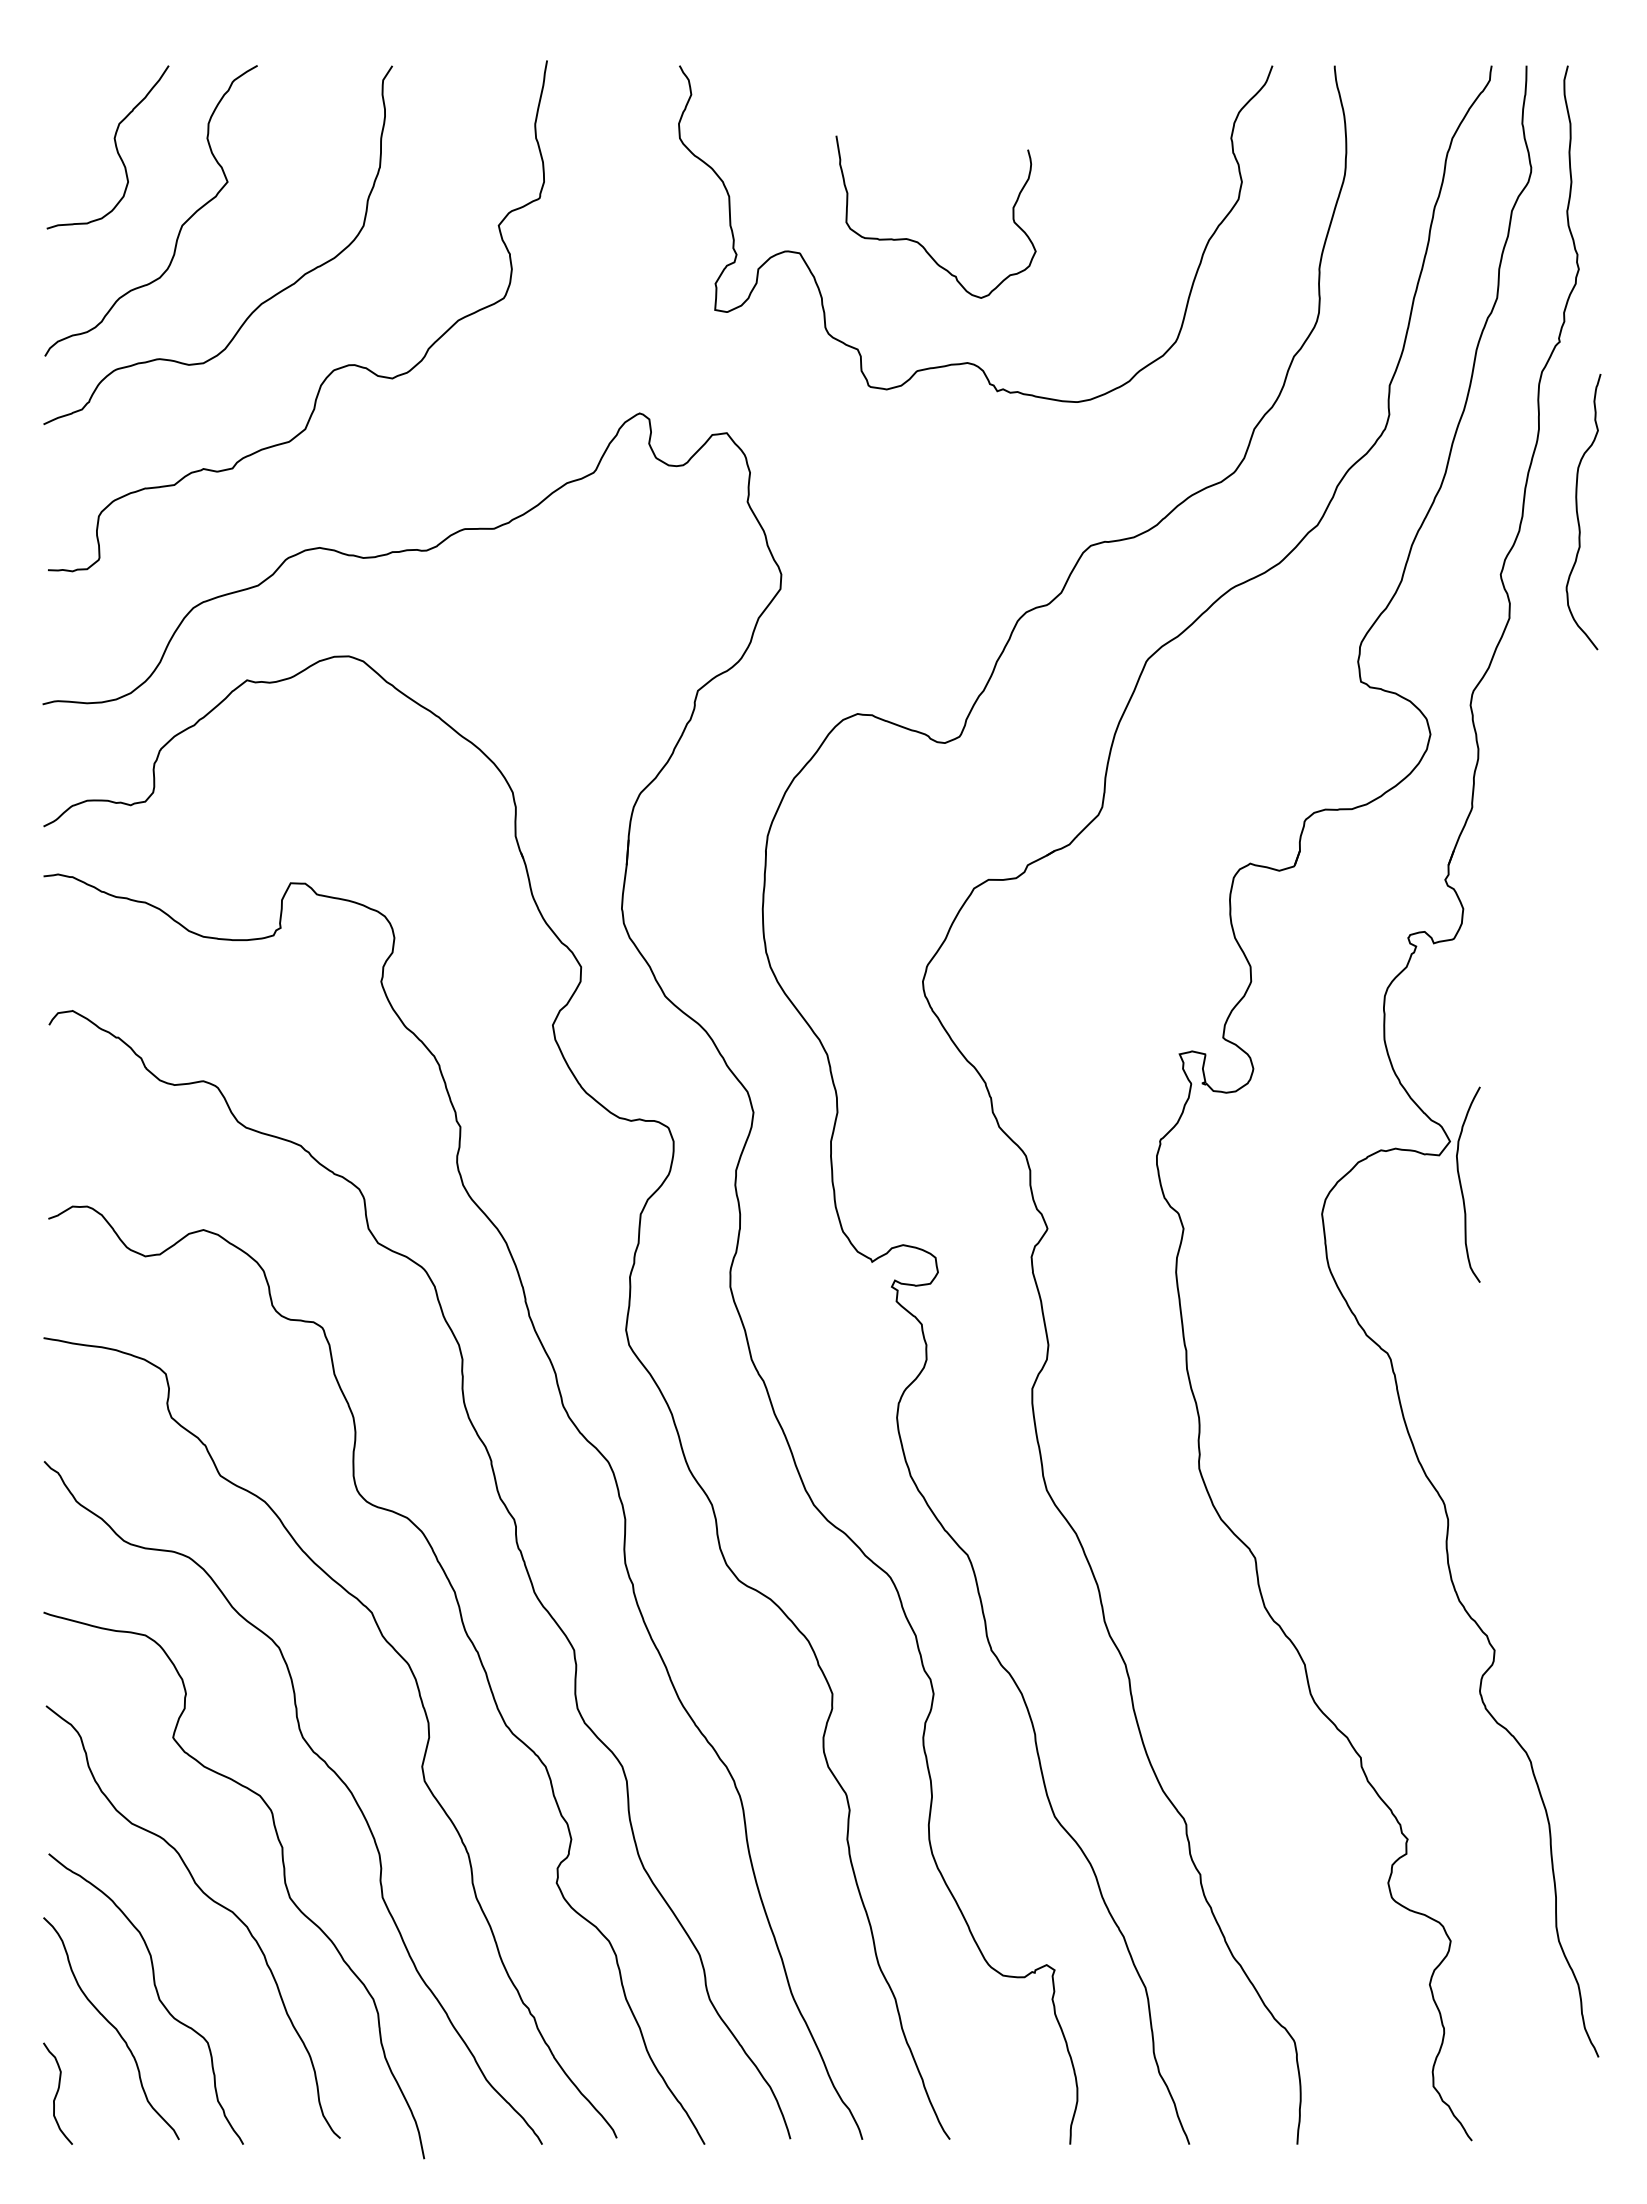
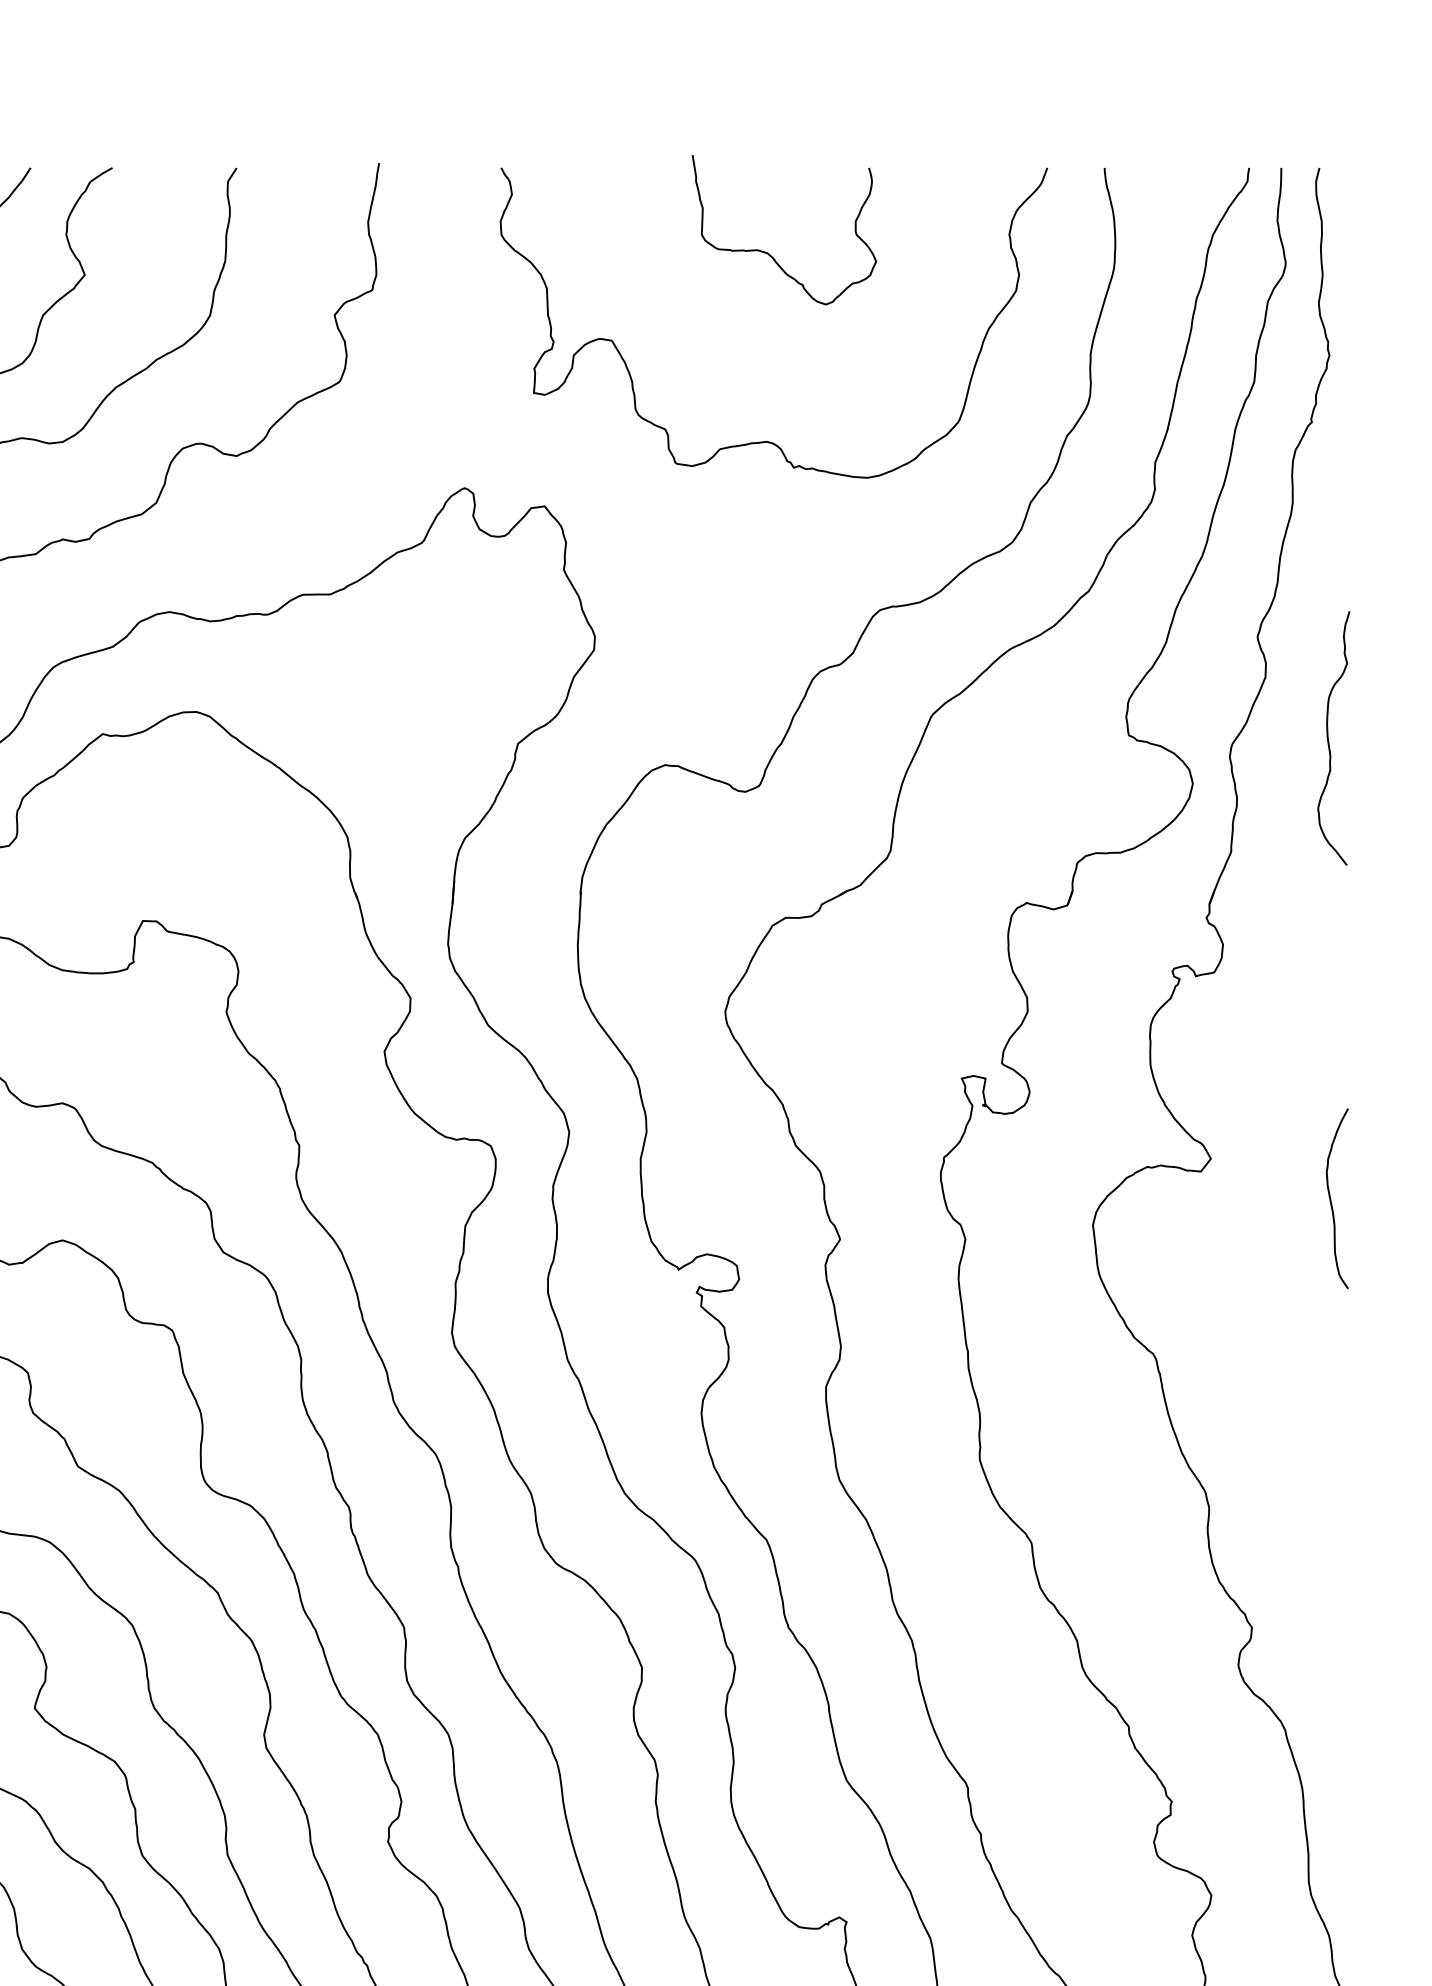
curve: (918, 241) -> (768, 252), moved
curve: (1578, 513) -> (1329, 739), moved
curve: (1461, 1184) -> (1331, 1198), moved

